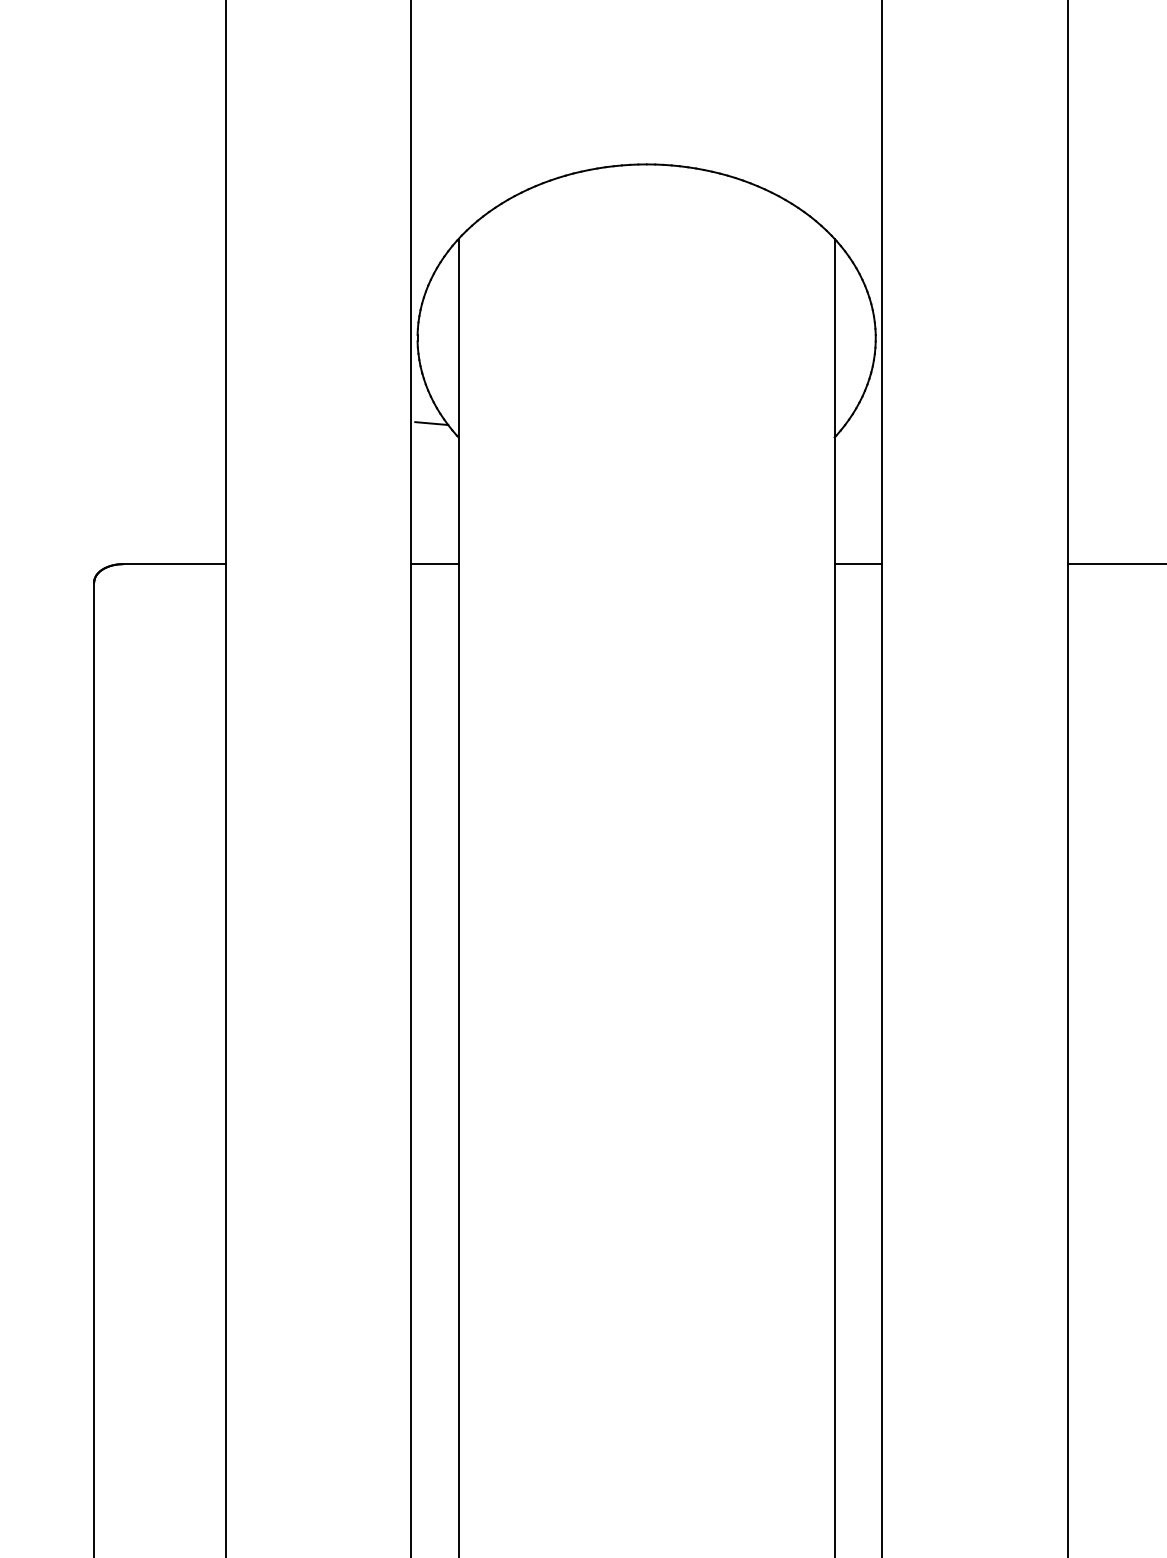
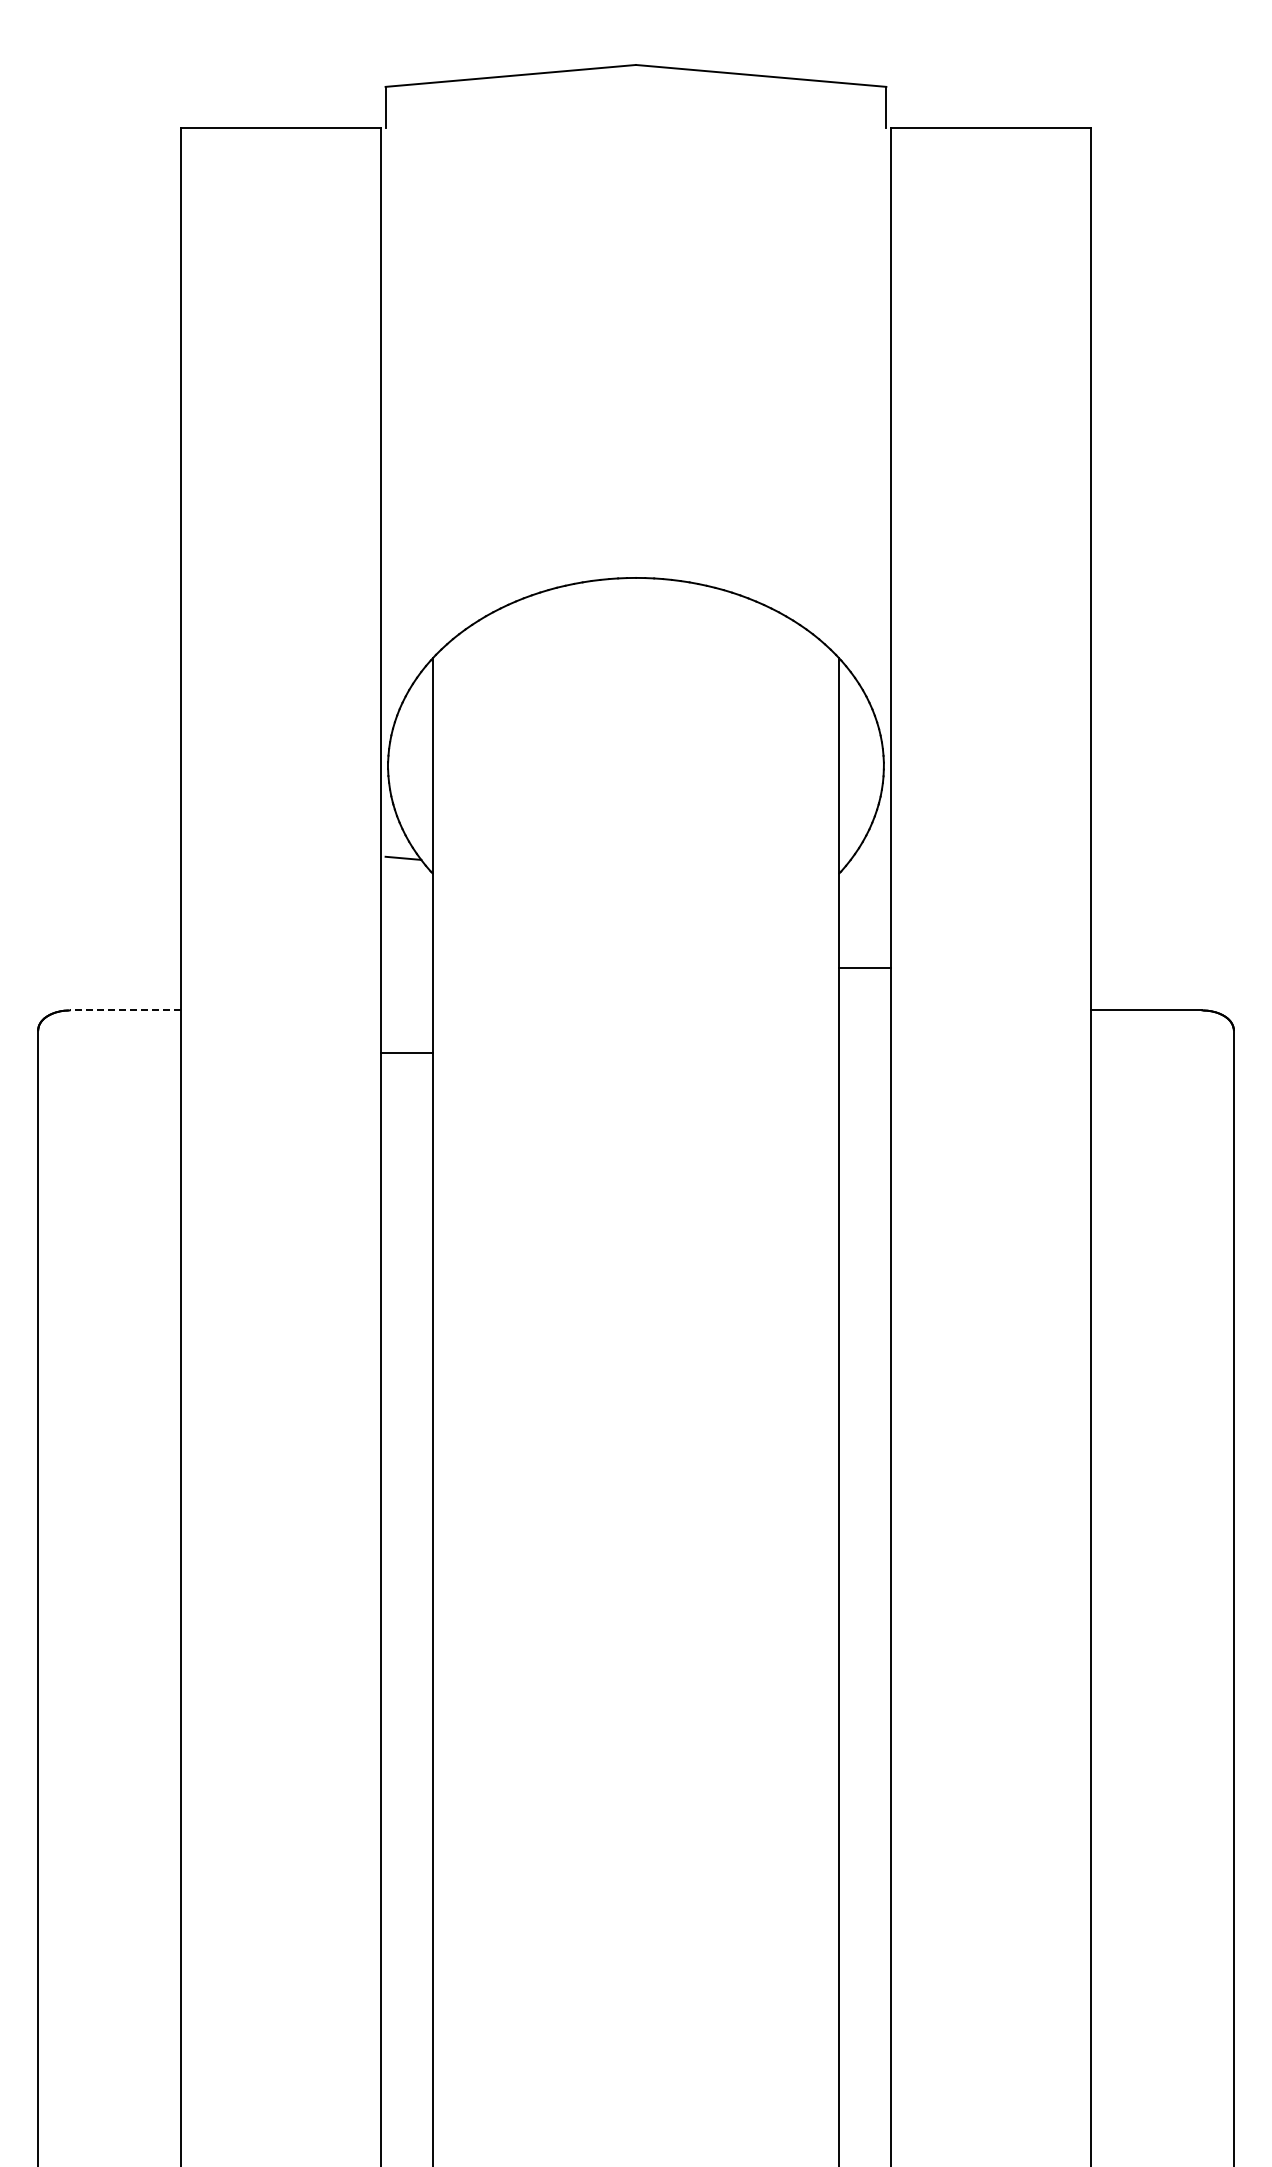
line: (174, 564) -> (125, 1010), solid -> dashed
line: (434, 564) -> (406, 1053), moved
line: (858, 564) -> (865, 968), moved

